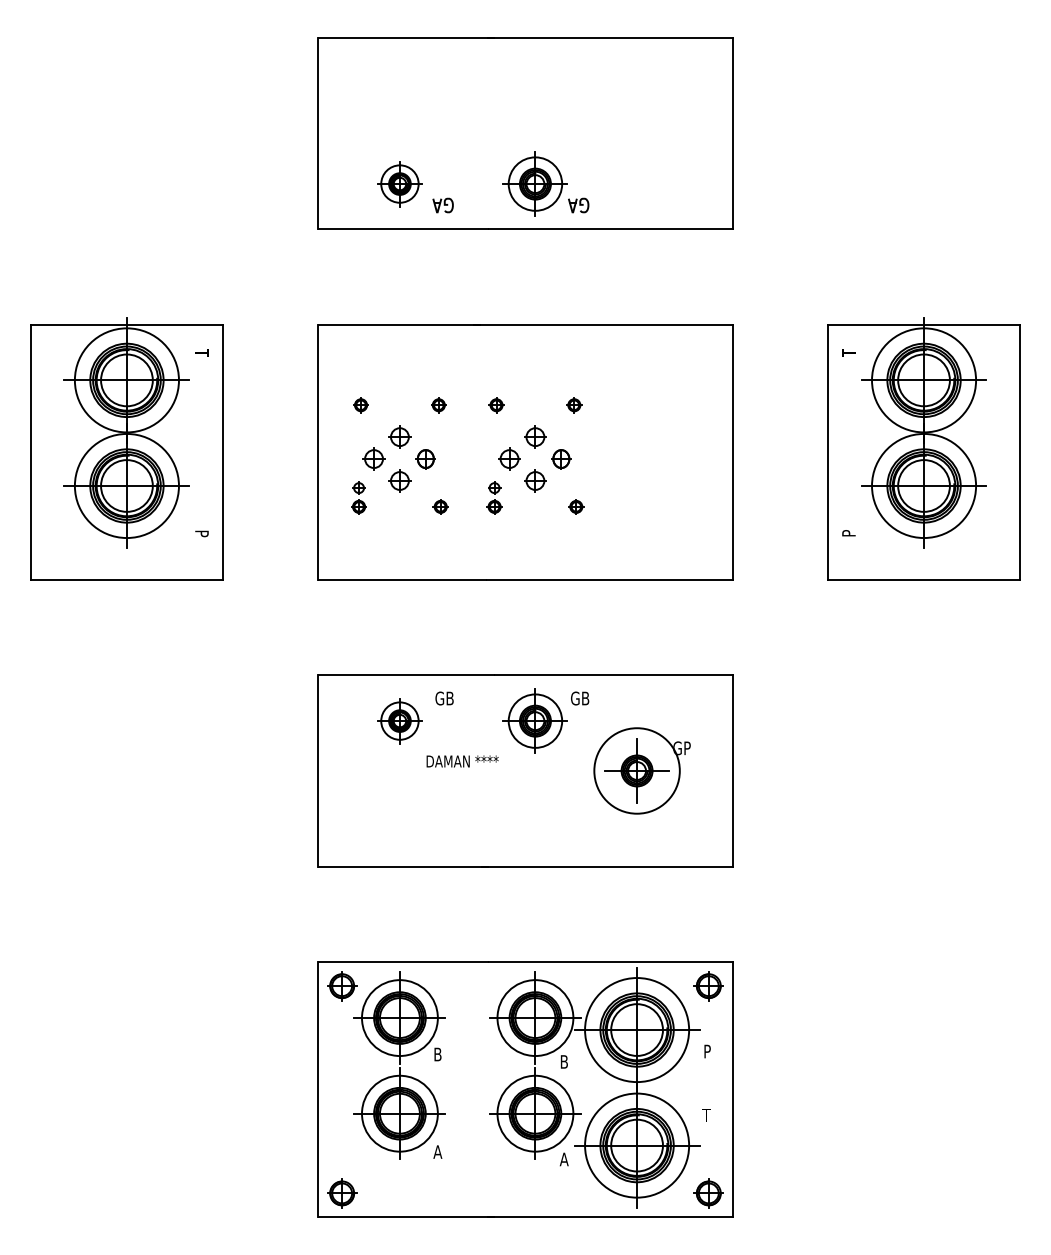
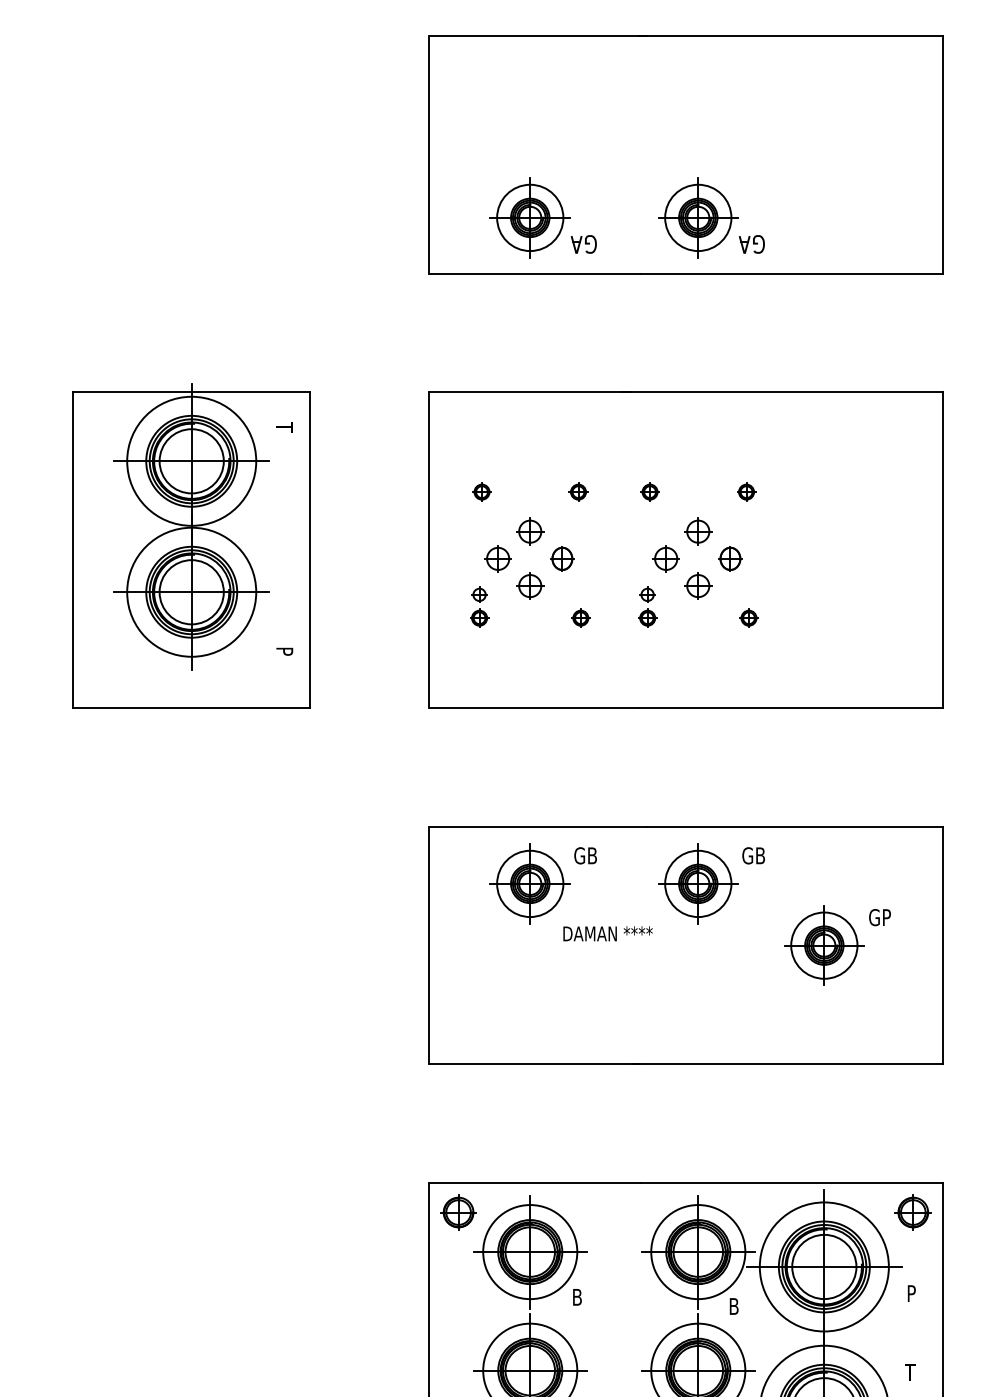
part: (399, 183) -> (529, 217), size x1.43
part: (399, 720) -> (529, 883), size x1.43
circle: (636, 770) -> (823, 945), size x0.62

